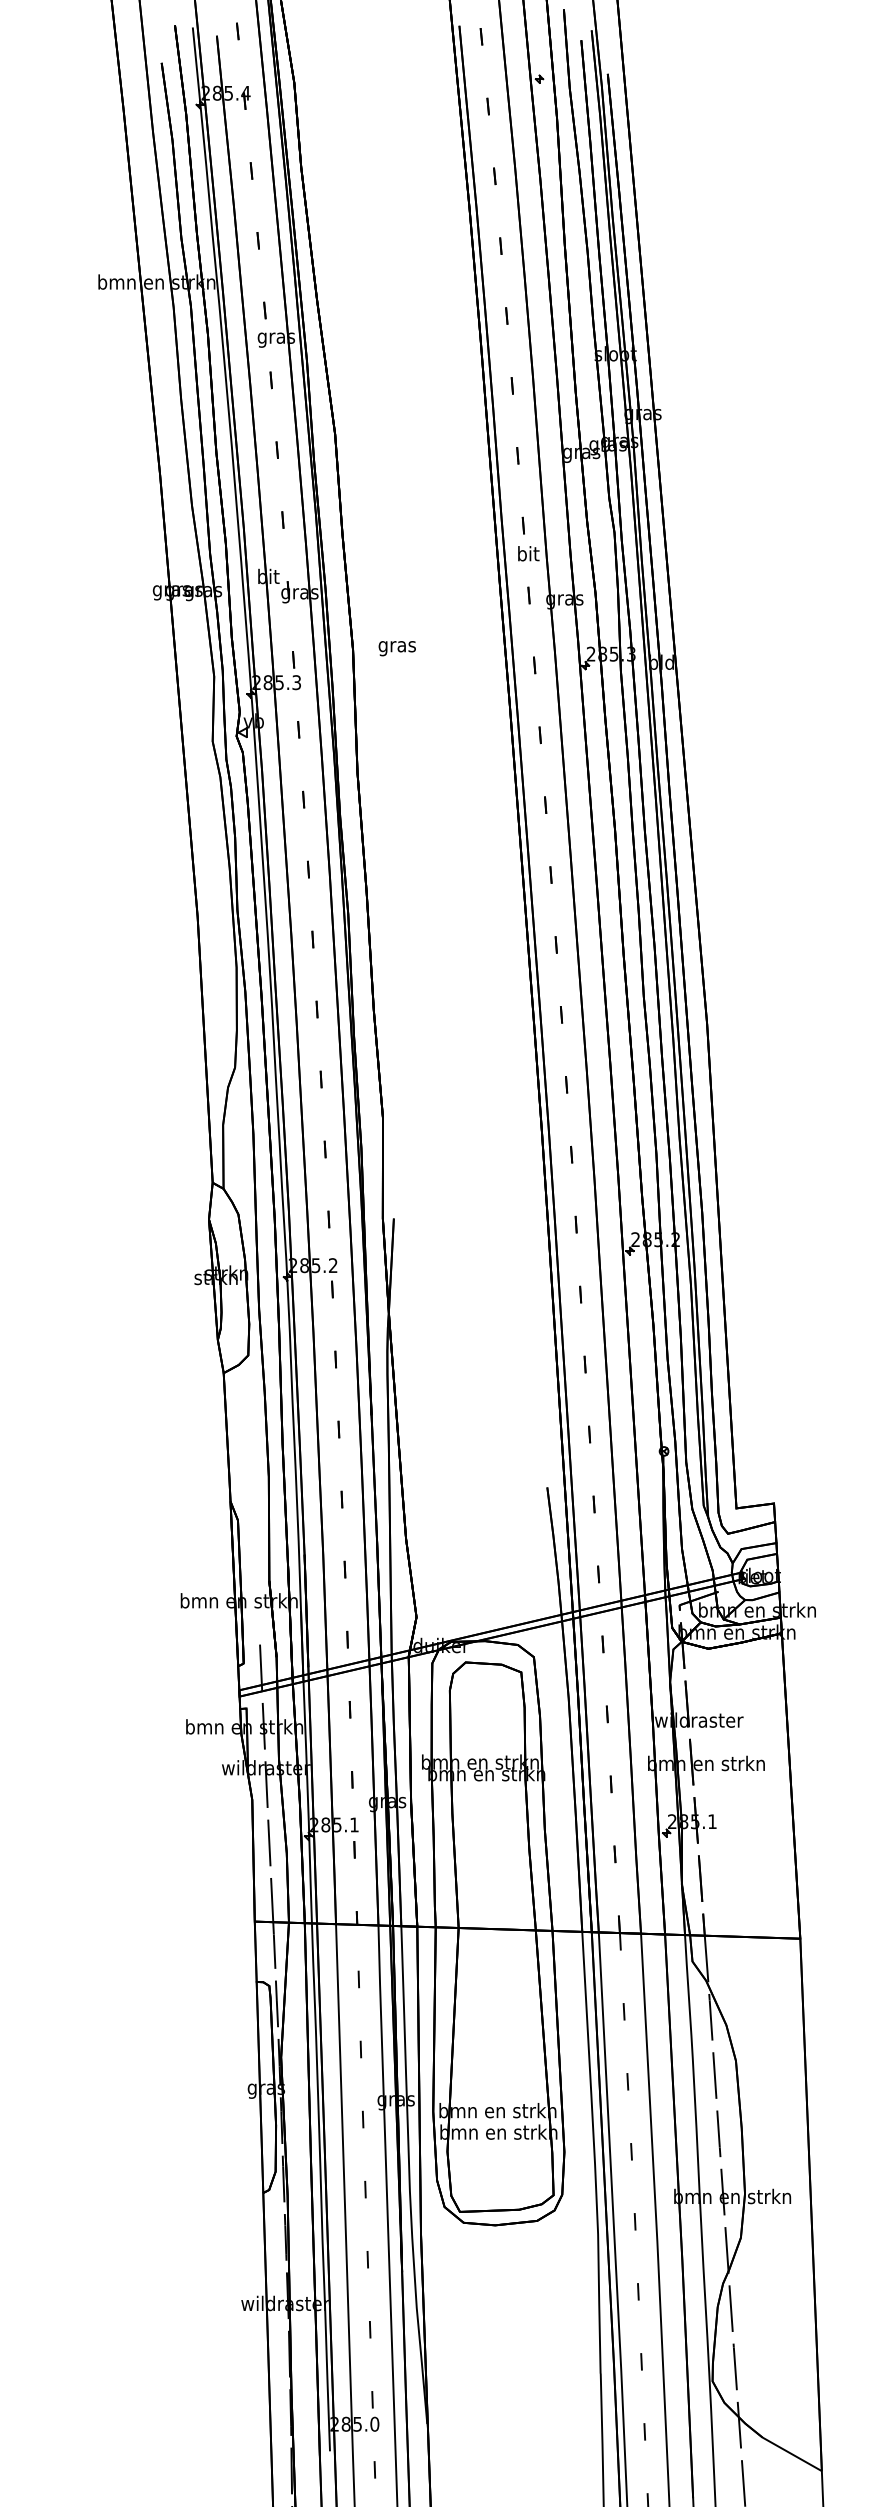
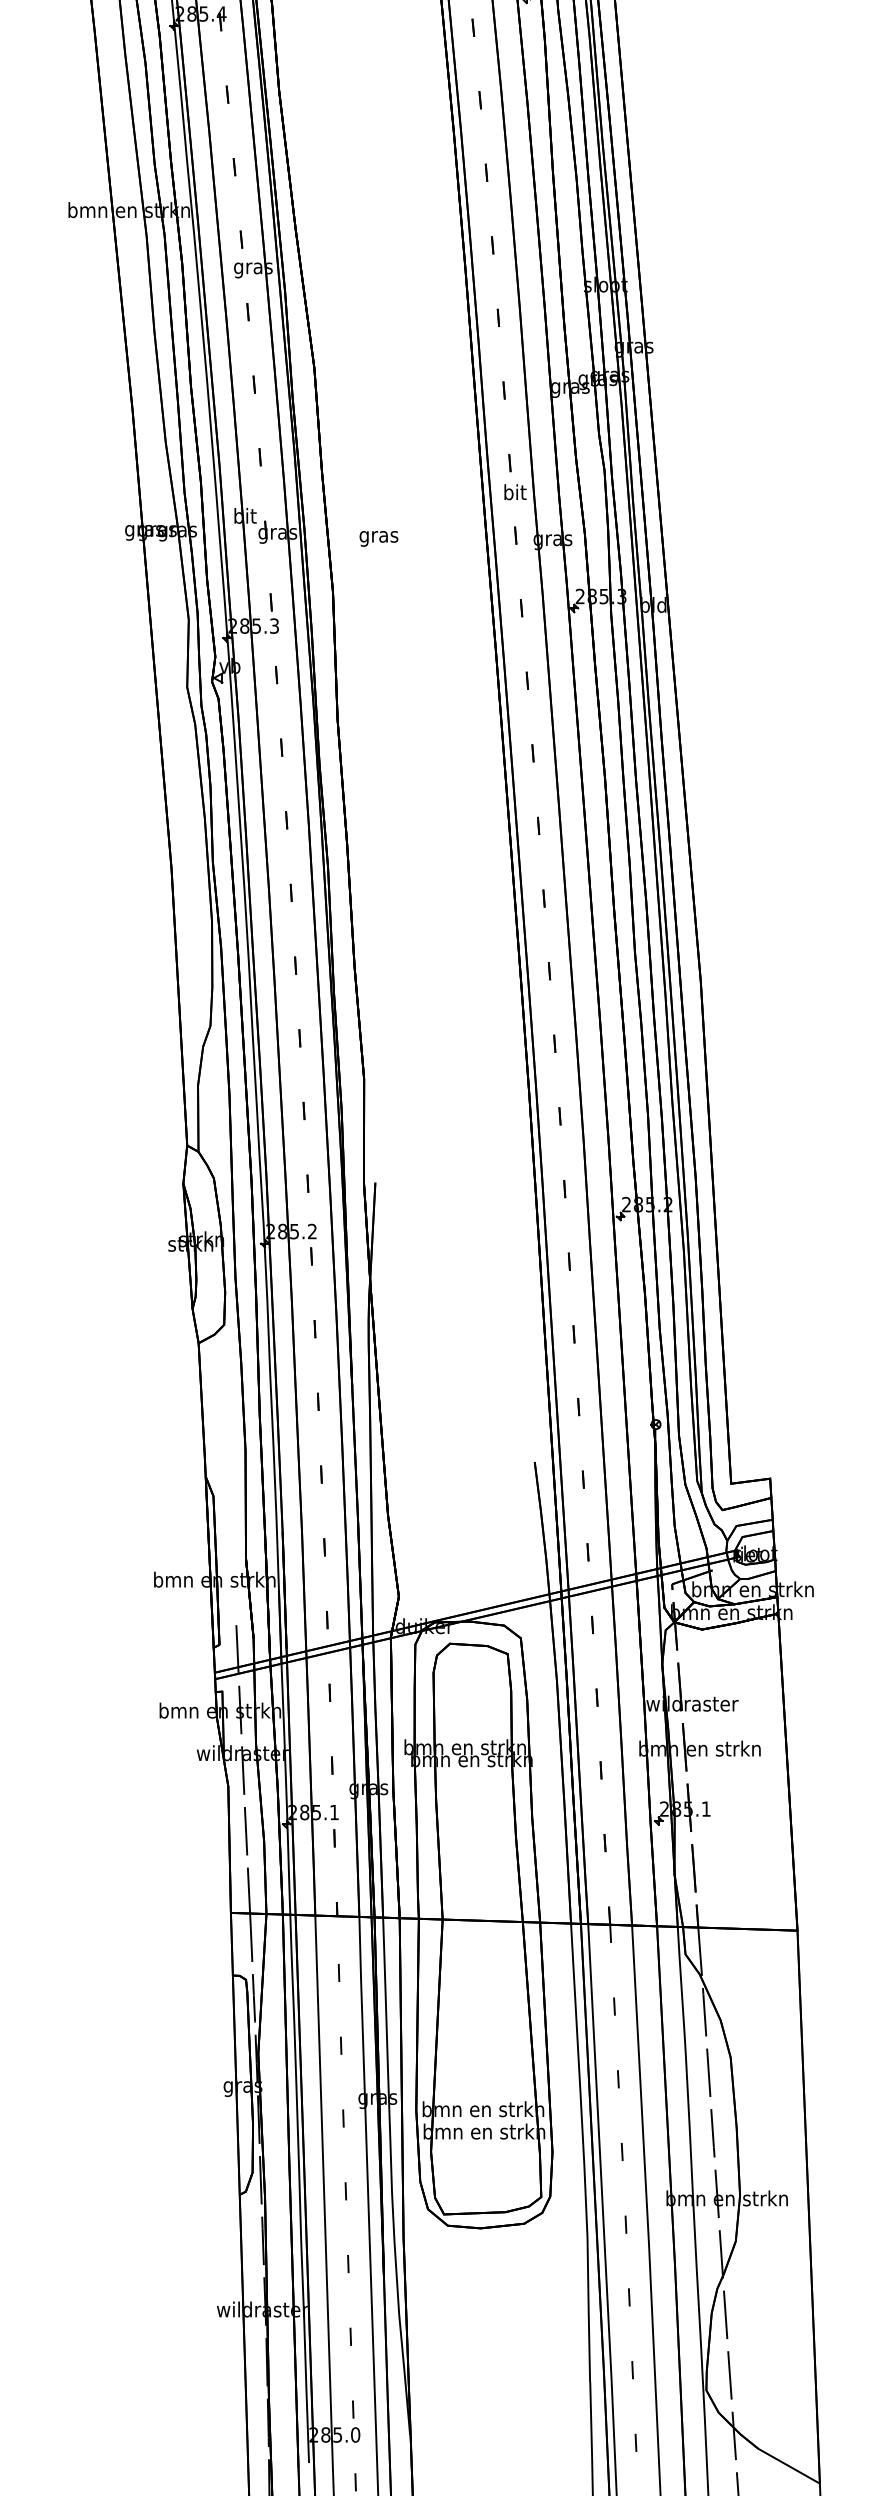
text: (396, 648) -> (378, 538), moved

